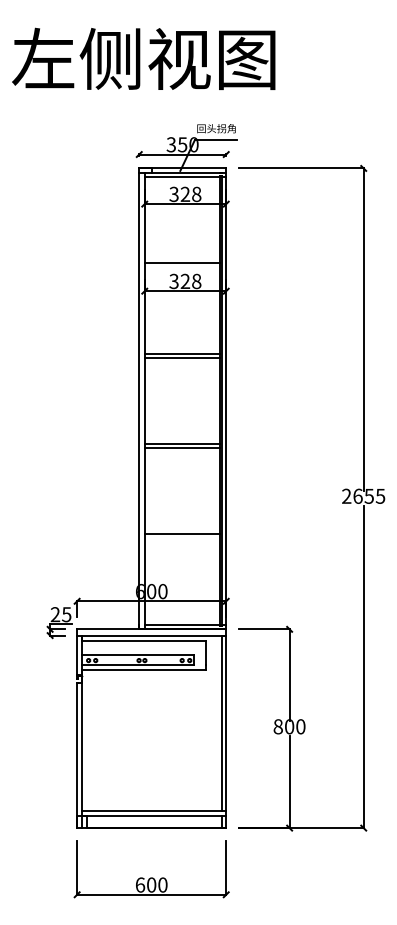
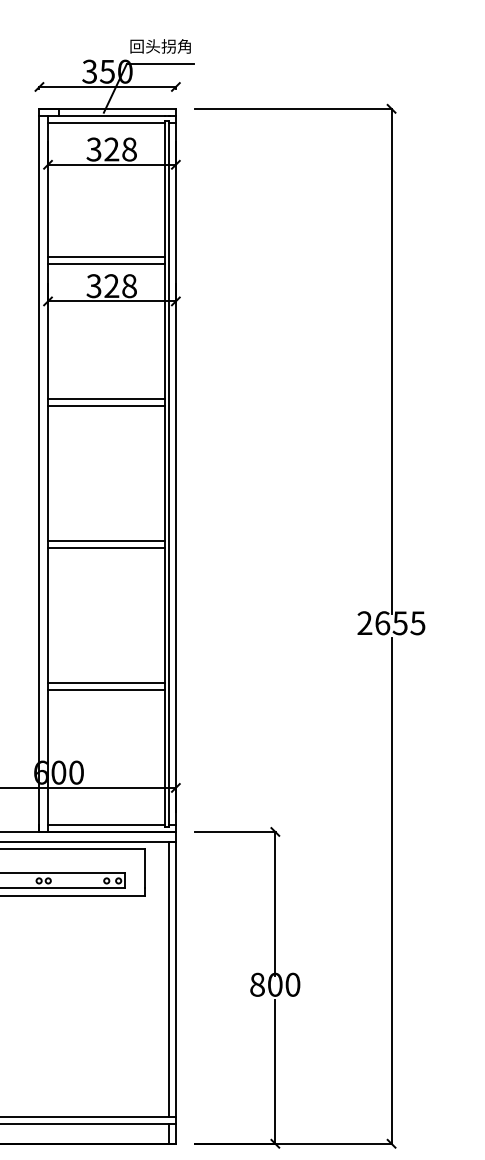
line: (181, 267) -> (105, 264), added
line: (181, 538) -> (105, 689), added

